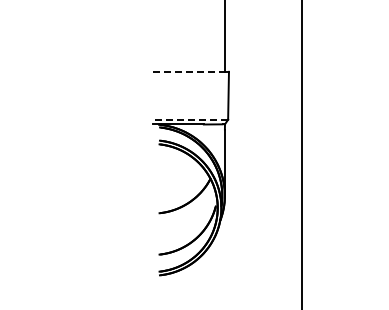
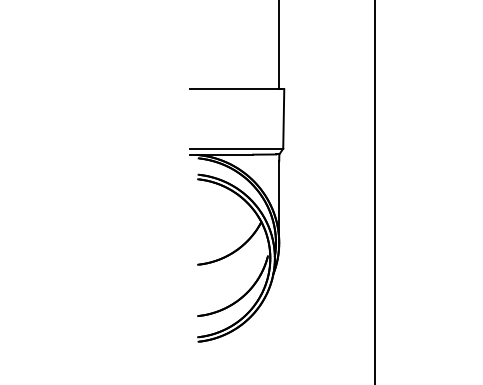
line: (189, 71) -> (235, 88), dashed -> solid
line: (190, 119) -> (236, 148), dashed -> solid

